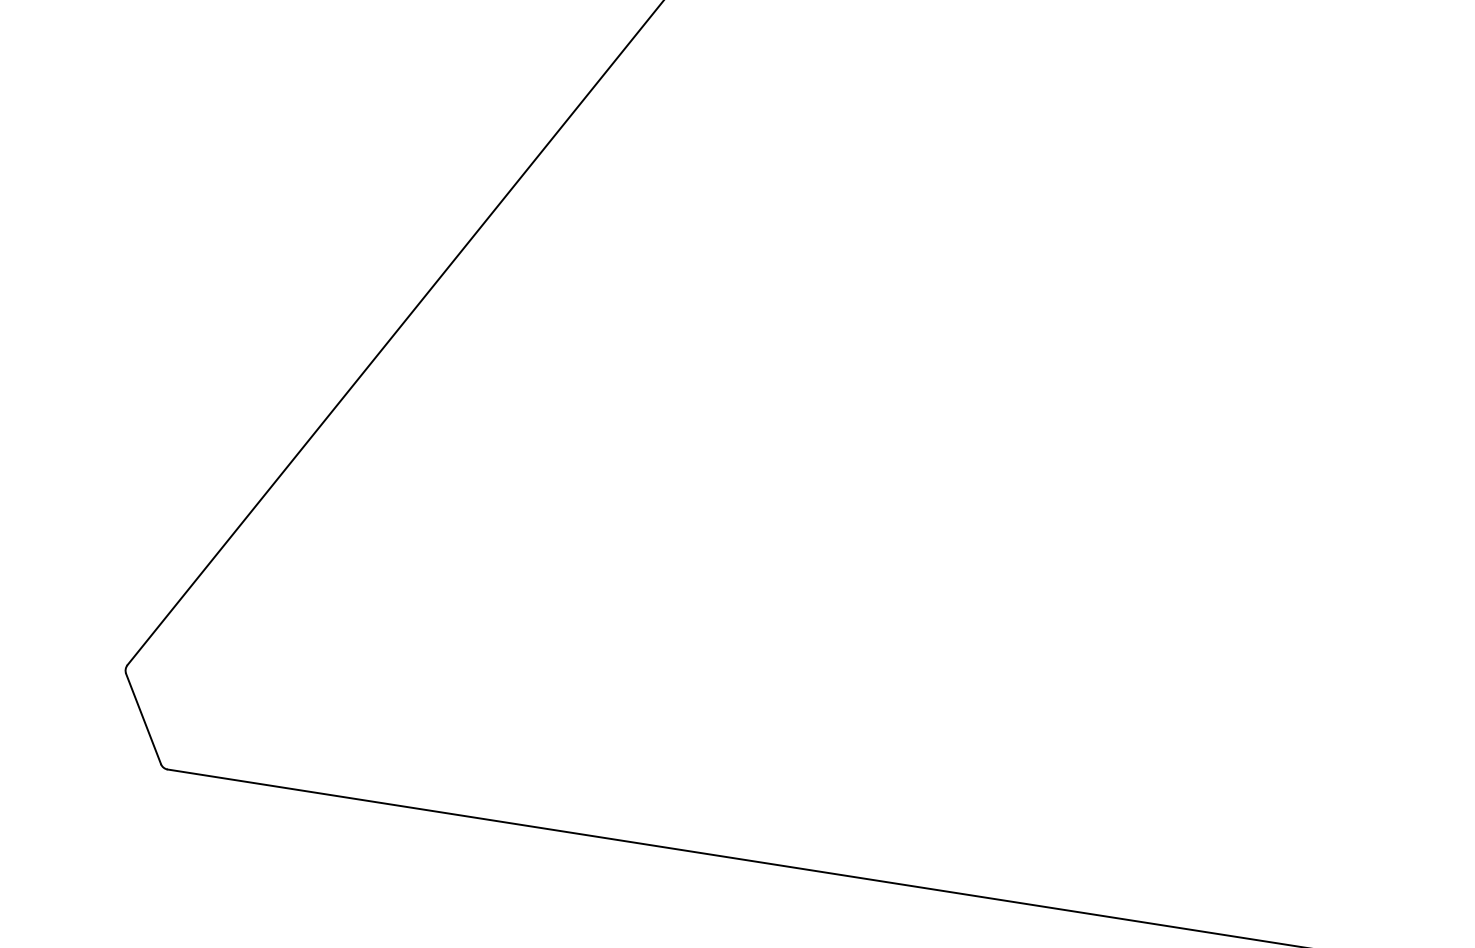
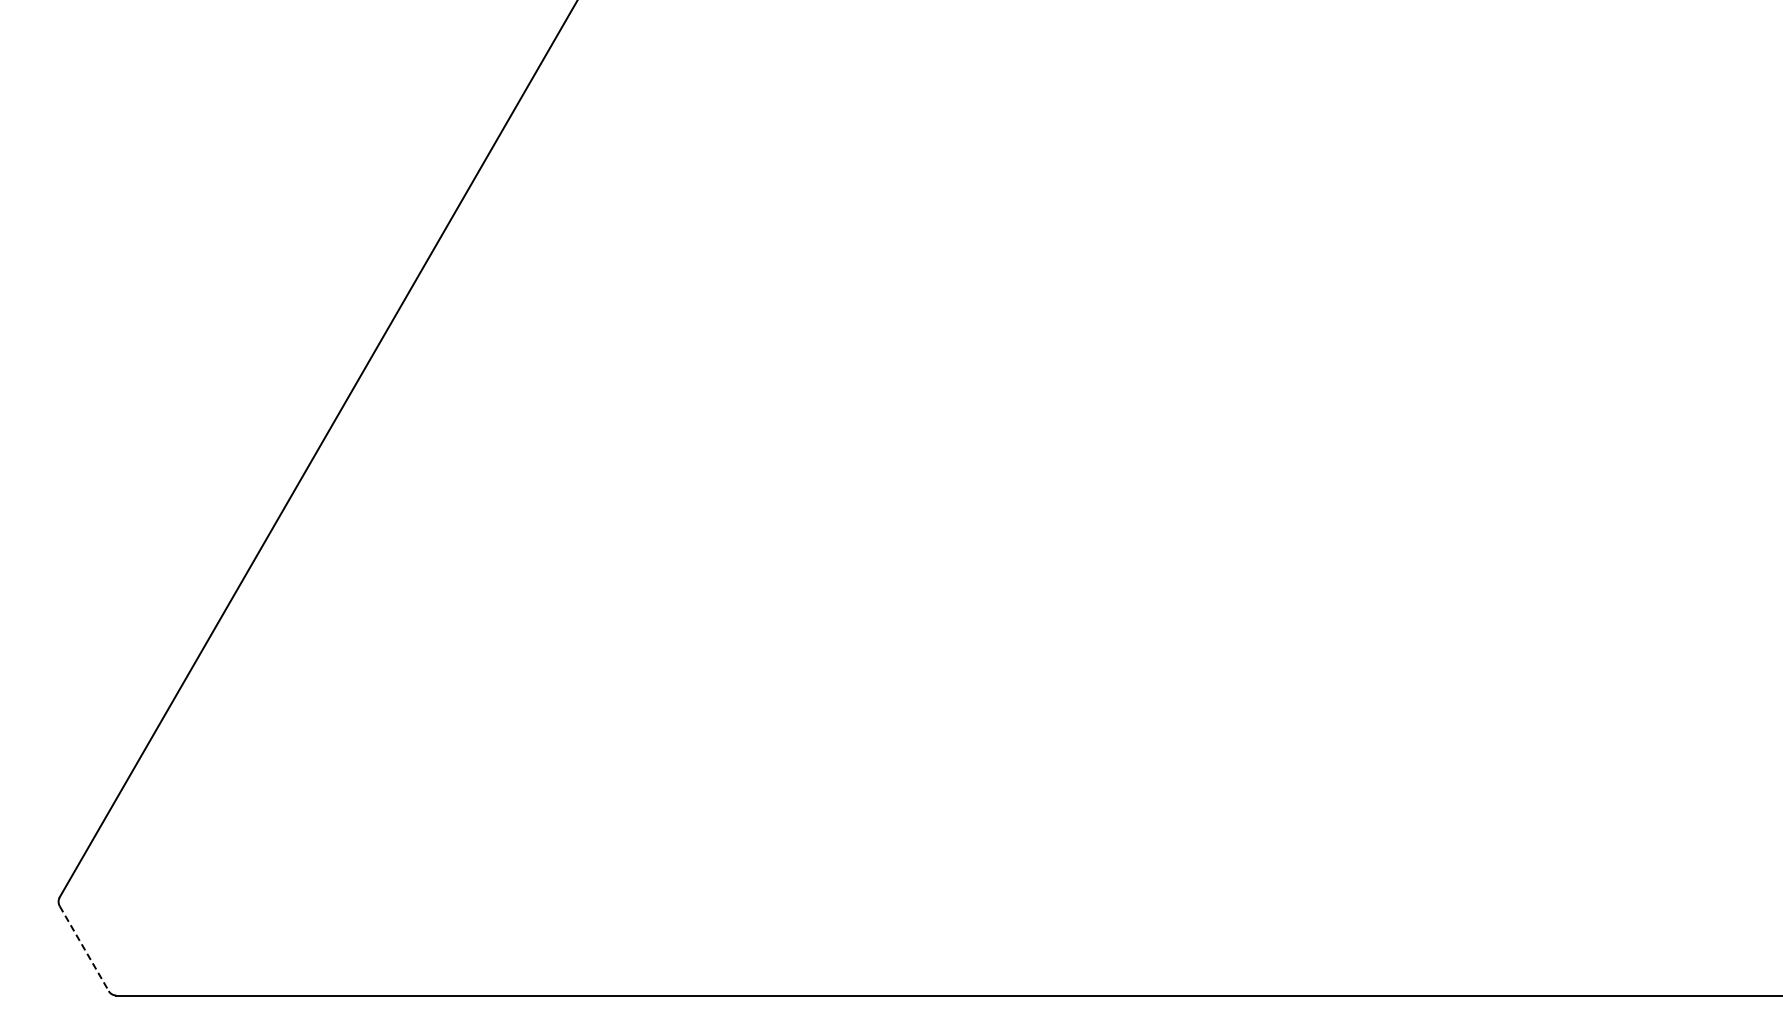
line: (143, 719) -> (84, 949), solid -> dashed

